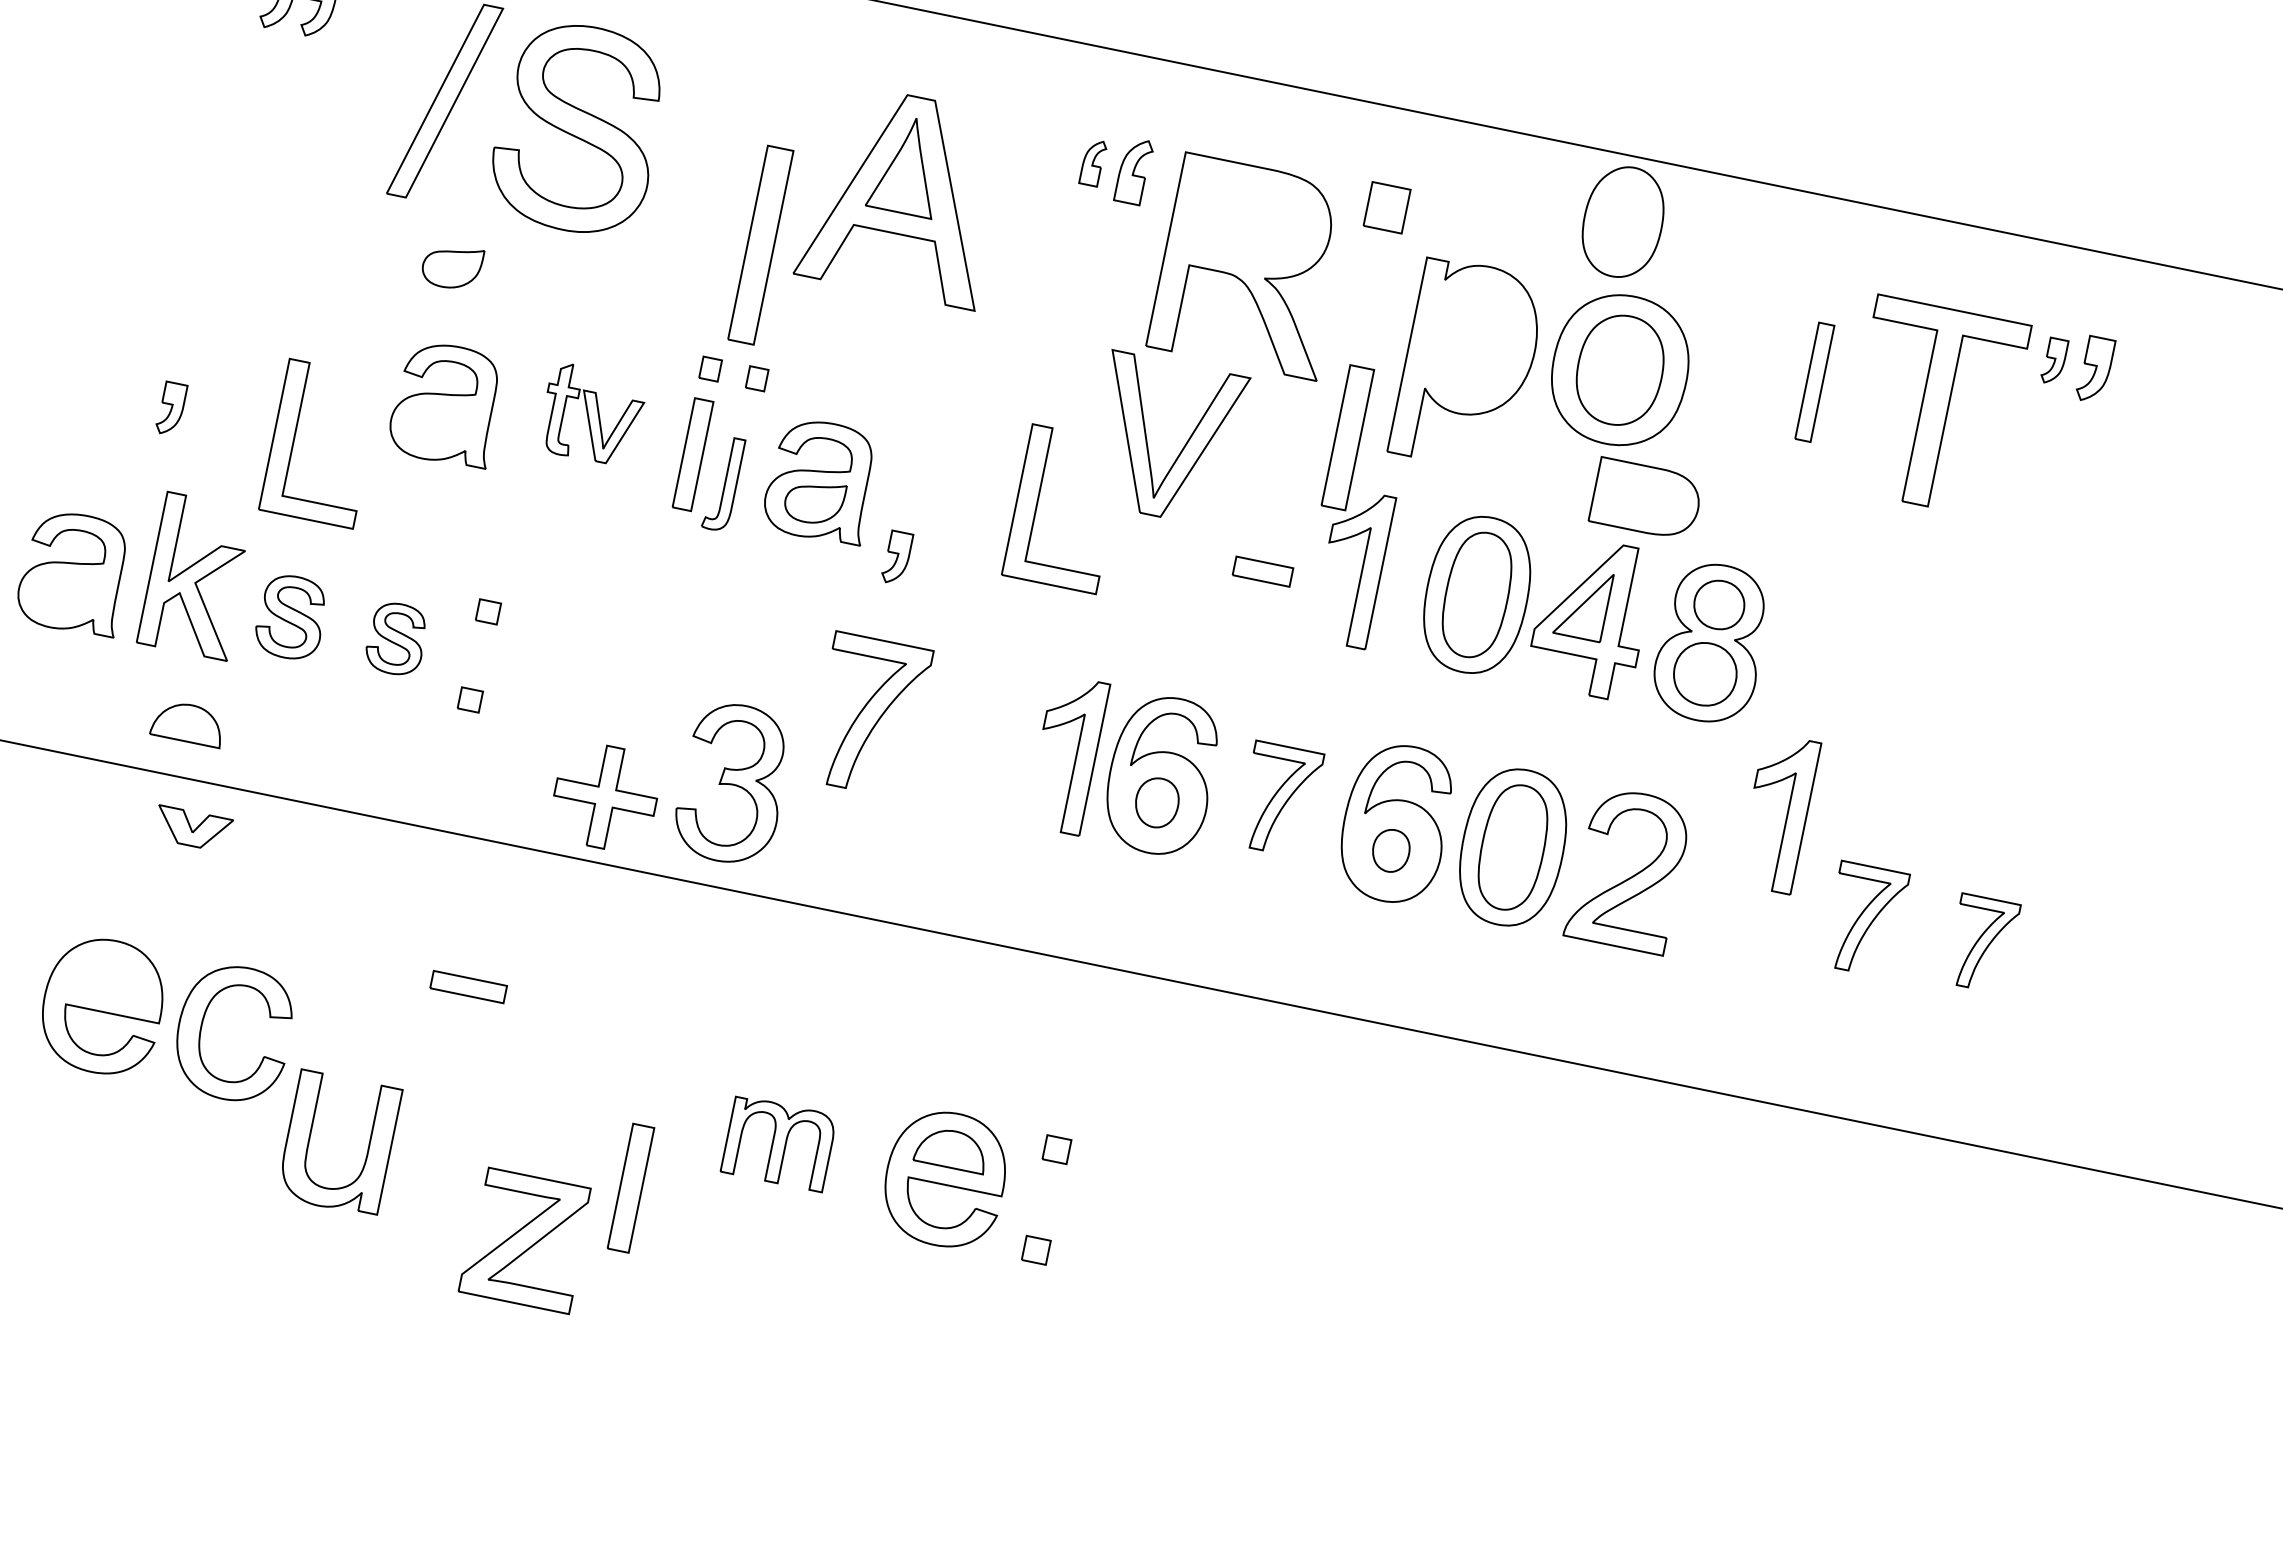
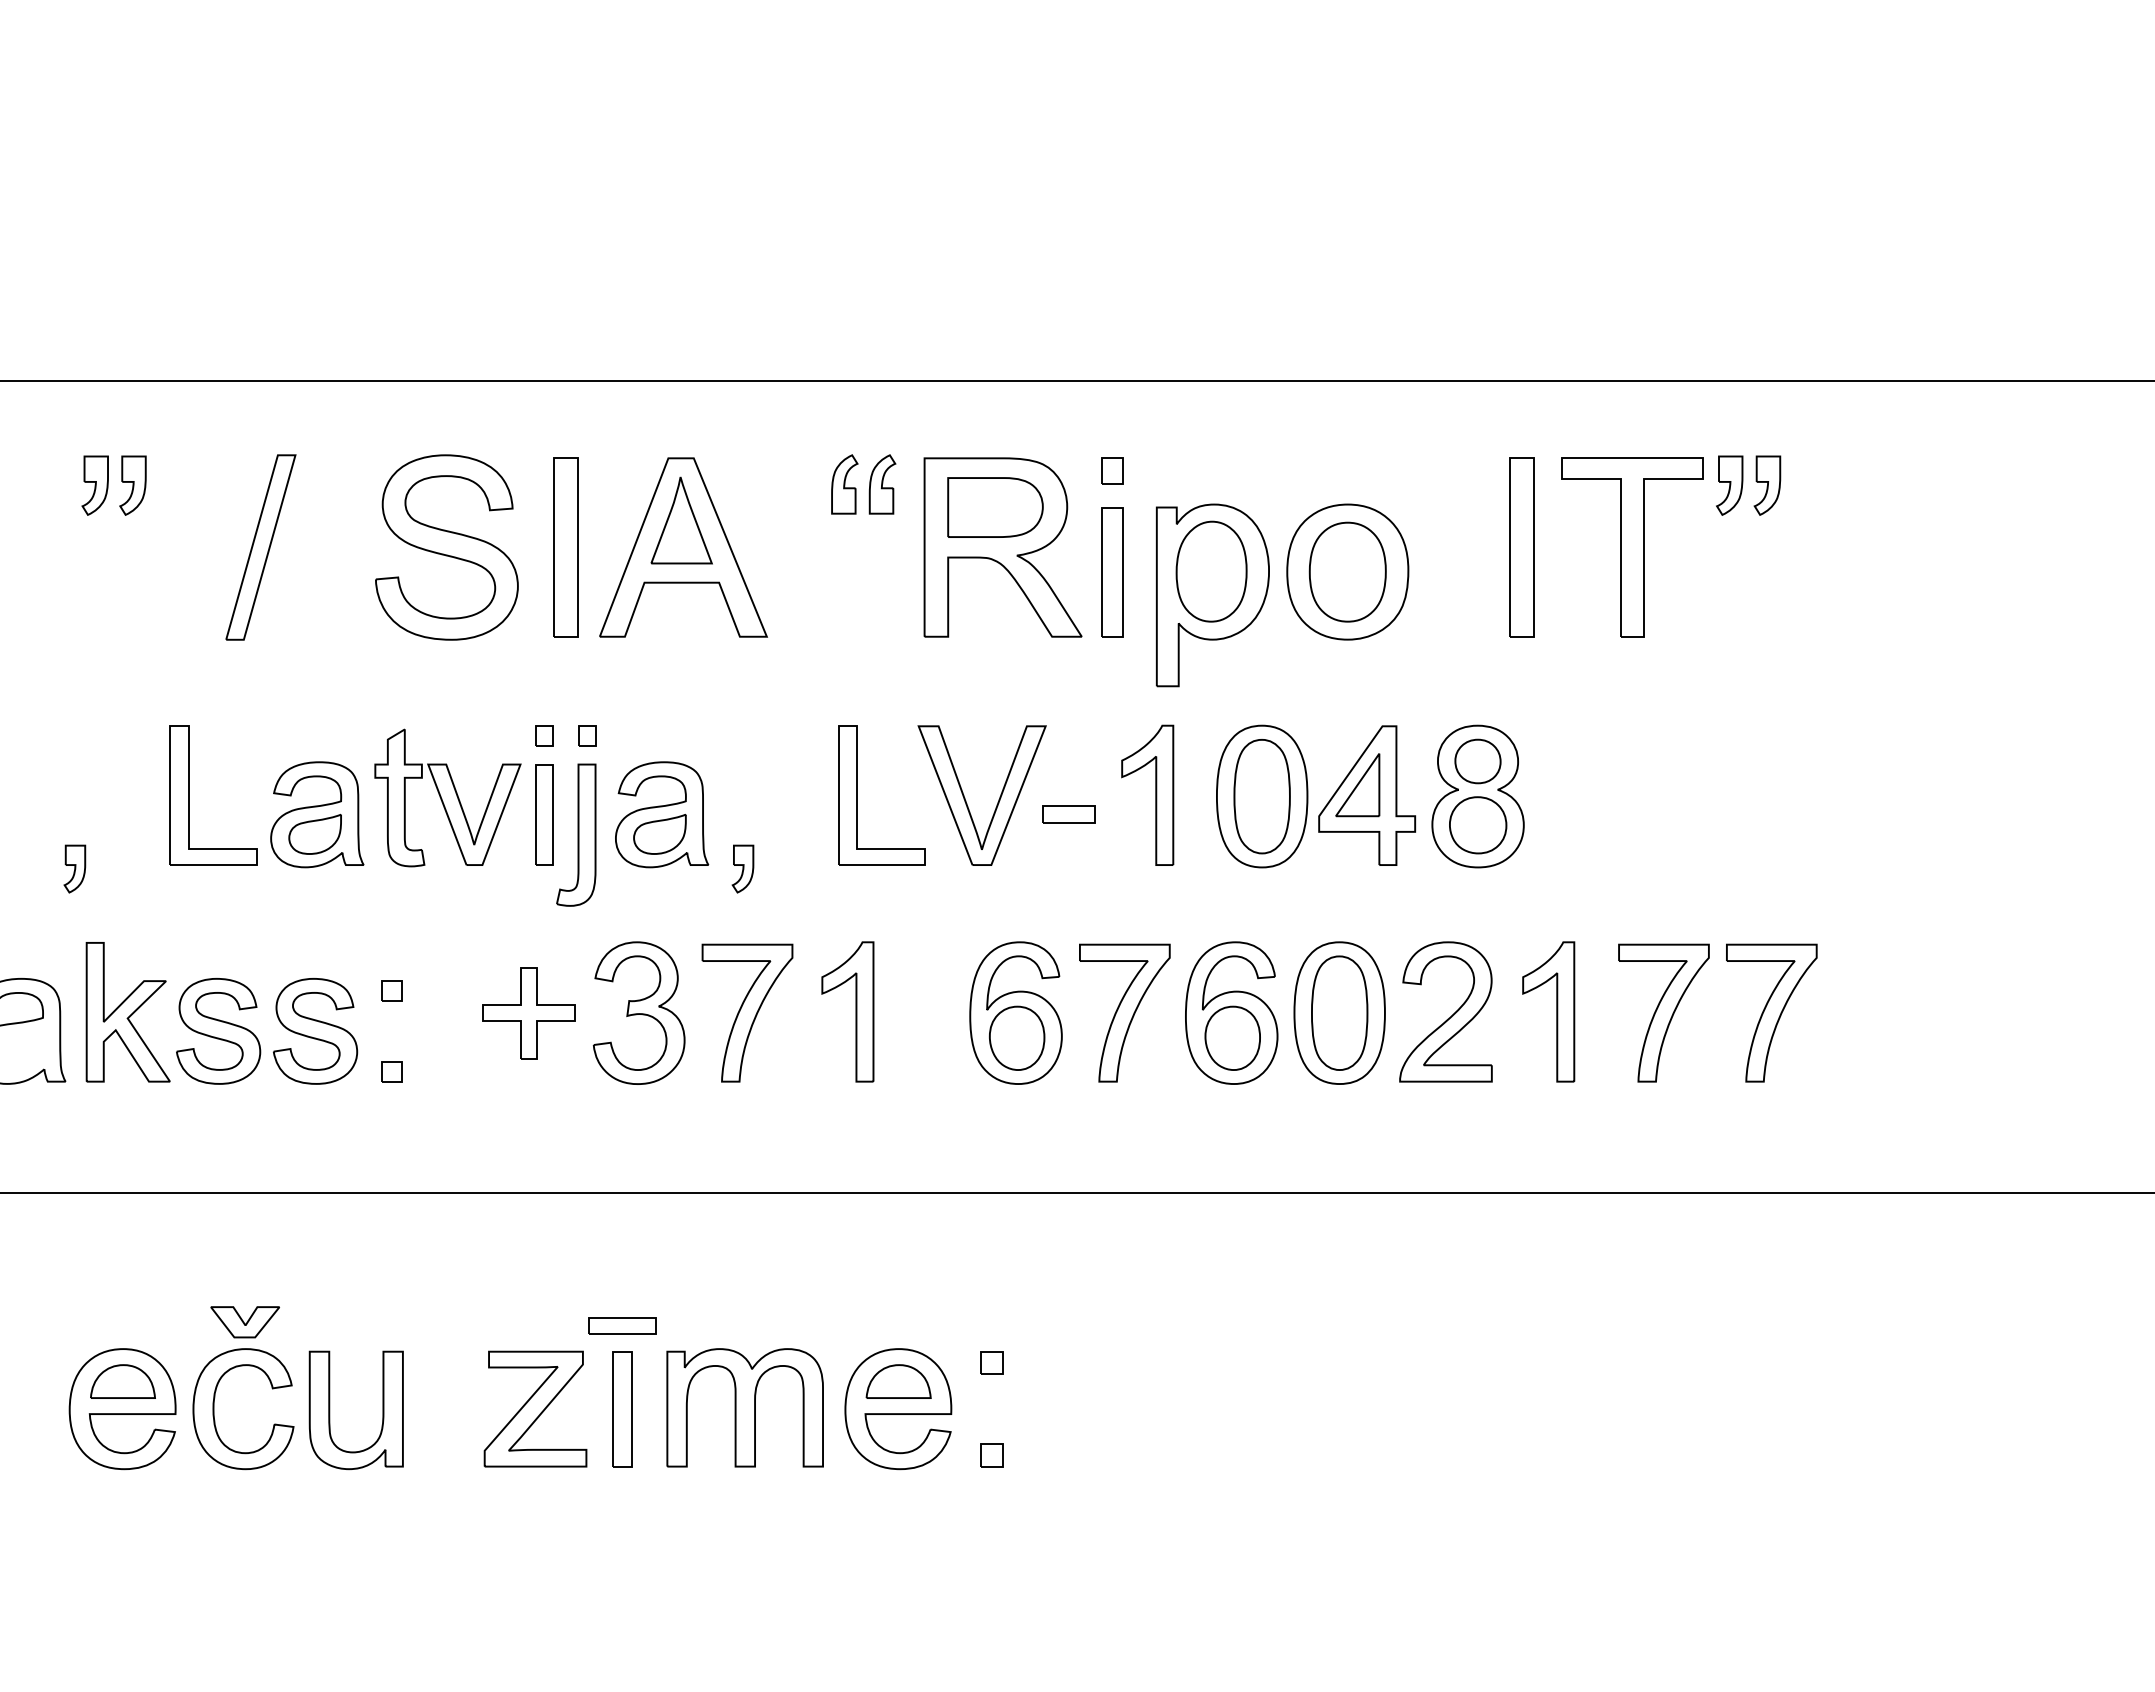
part: (578, 128) -> (446, 547), moved
part: (1092, 162) -> (844, 484), size x1.43
part: (1387, 207) -> (1112, 470), size x0.62
part: (1623, 221) -> (1211, 571), moved
part: (760, 245) -> (565, 547), moved
part: (451, 265) -> (314, 833), moved
part: (2054, 361) -> (1729, 485), size x1.43
part: (1814, 382) -> (1521, 547), size x1.67
part: (591, 414) -> (447, 797), size x1.67
part: (294, 438) -> (189, 795), moved
part: (1347, 438) -> (1112, 572), moved
part: (1147, 441) -> (966, 800), moved
part: (723, 483) -> (576, 834), size x1.67
part: (1646, 499) -> (995, 507), moved
part: (291, 617) -> (218, 1031), size x1.43
part: (396, 639) -> (315, 1031), size x1.67
part: (187, 723) -> (122, 1381), moved
part: (1075, 755) -> (855, 1011), moved
part: (732, 782) -> (638, 1012), moved
part: (605, 797) -> (528, 1013), moved
part: (1279, 798) -> (1124, 1012), size x1.43
part: (1157, 802) -> (1017, 1037), size x1.43
part: (1786, 814) -> (1556, 1011), moved
part: (192, 829) -> (244, 1322), moved
part: (1391, 850) -> (1232, 1037), size x1.67
part: (1864, 918) -> (1663, 1012), size x1.43
part: (1982, 943) -> (1771, 1012), size x1.67
part: (468, 986) -> (622, 1325), moved
part: (311, 1137) -> (330, 1410), moved
part: (778, 1143) -> (744, 1407), size x1.67
part: (631, 1188) -> (622, 1409), moved
part: (526, 1239) -> (535, 1408), moved

